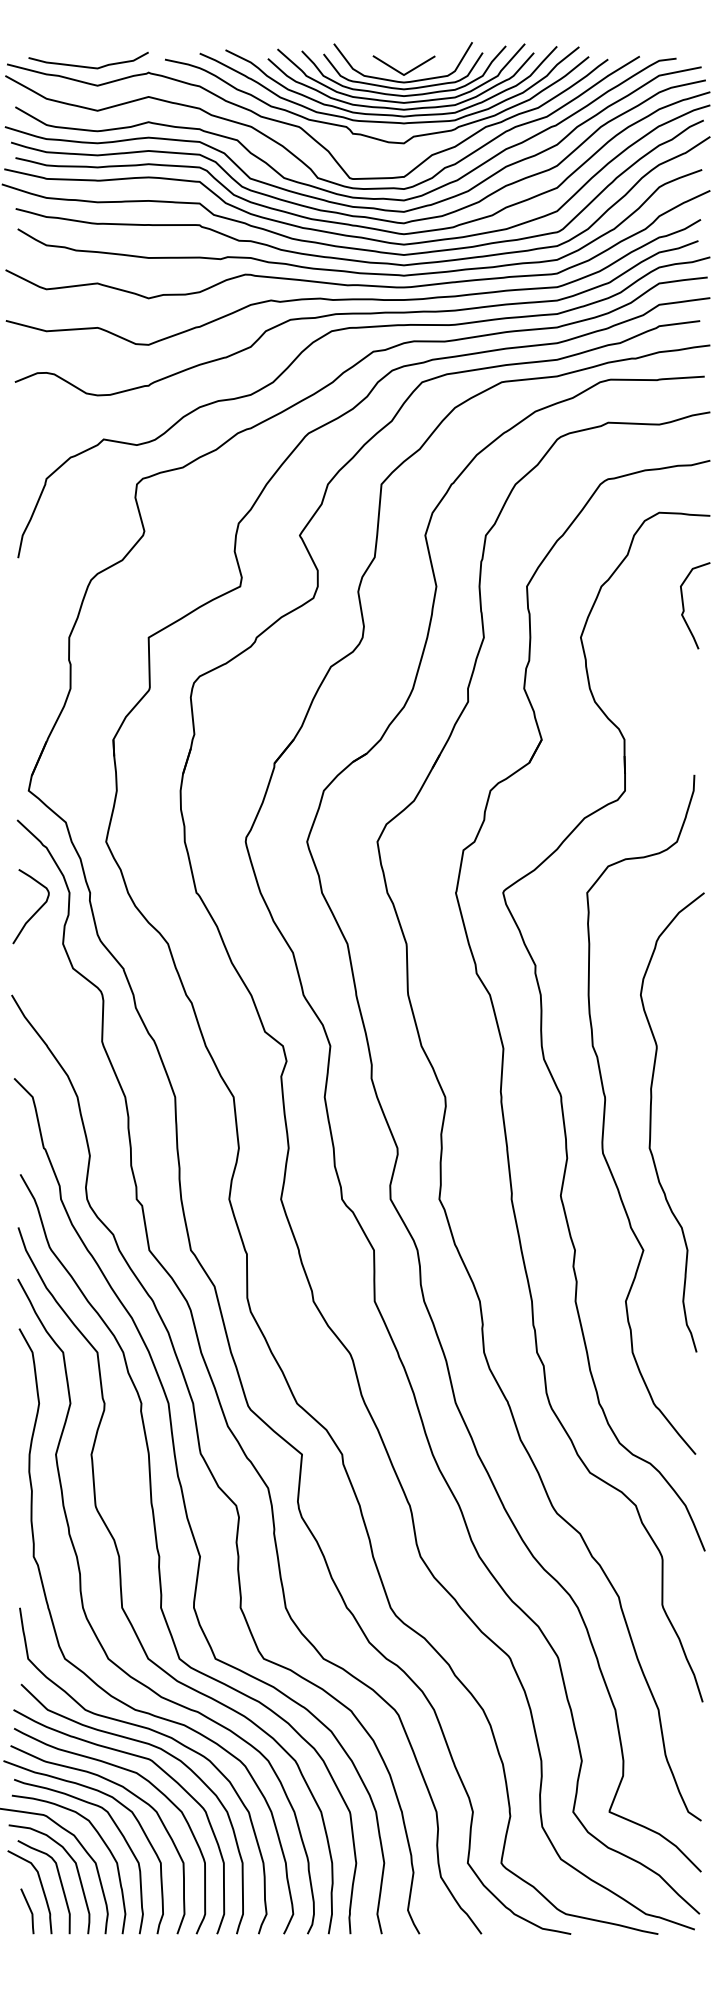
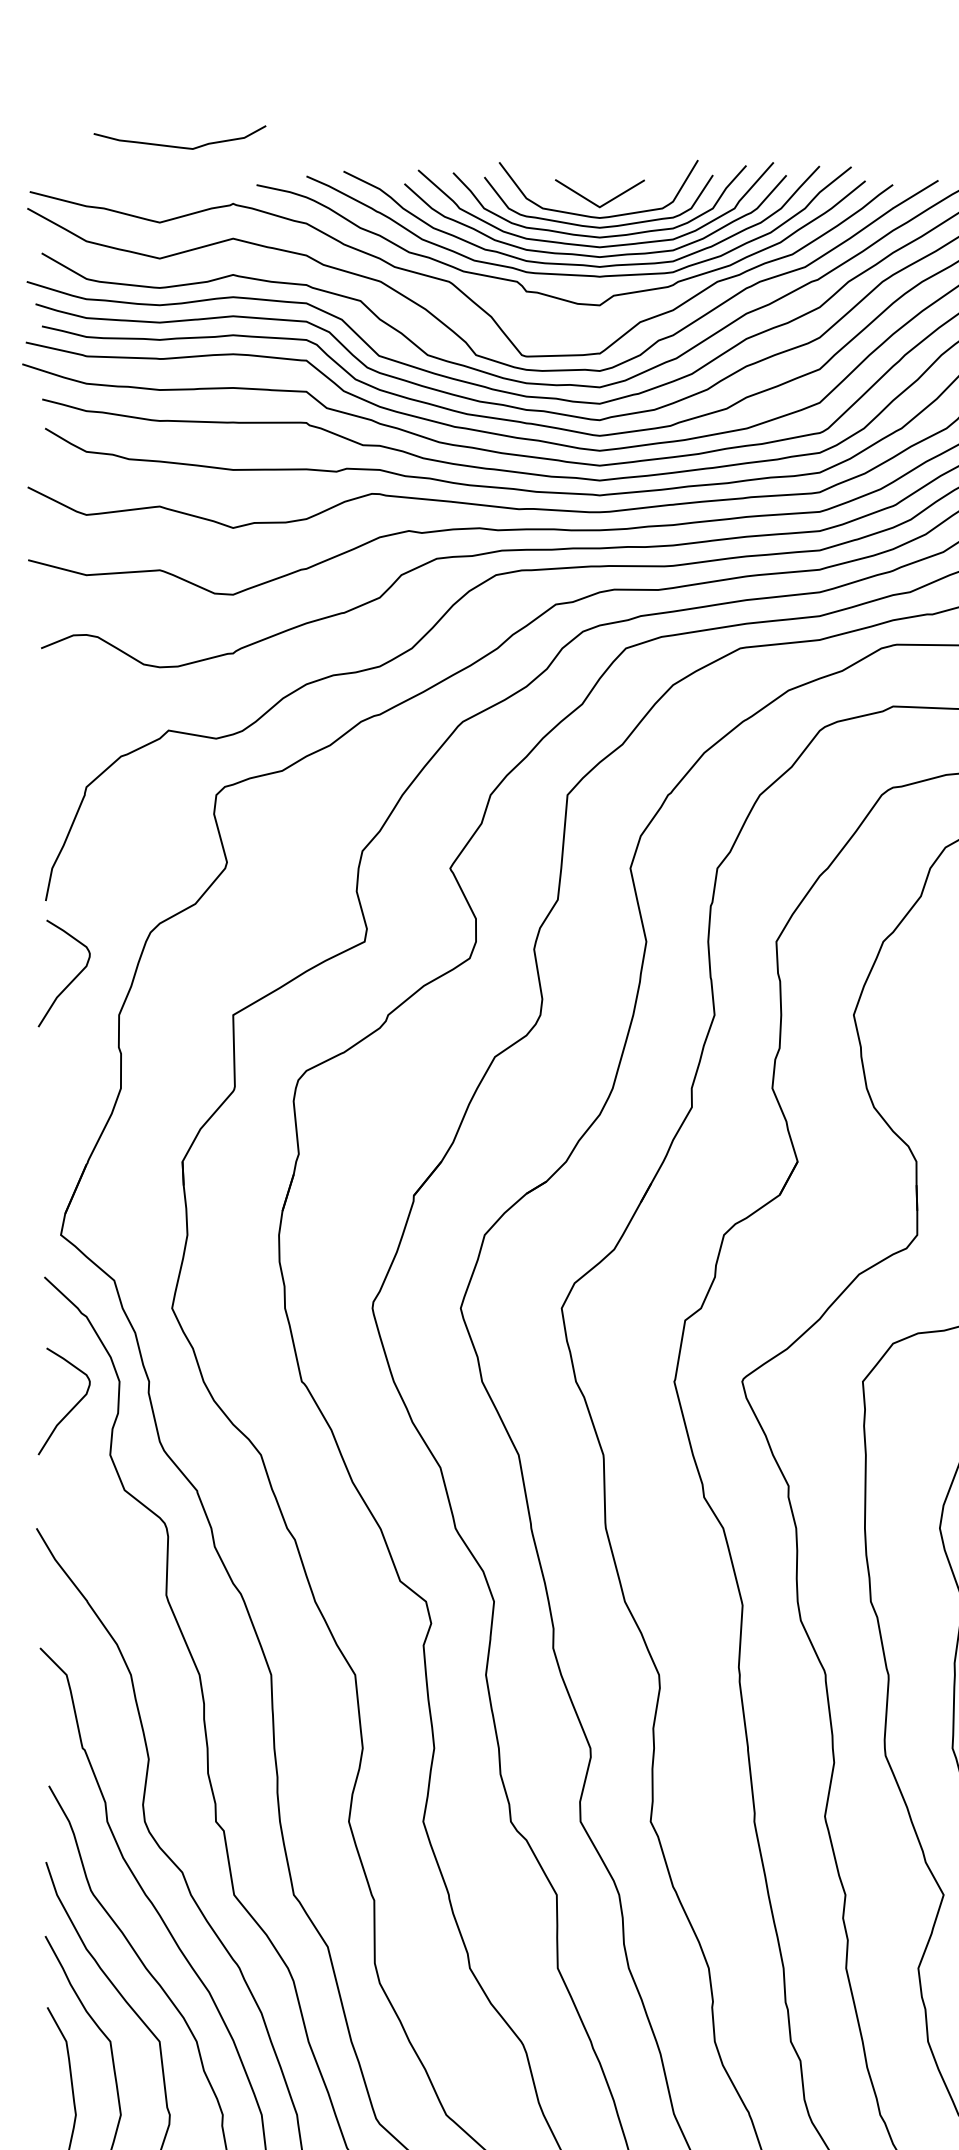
curve: (88, 66) -> (179, 146), moved
curve: (35, 613) -> (70, 980), added

